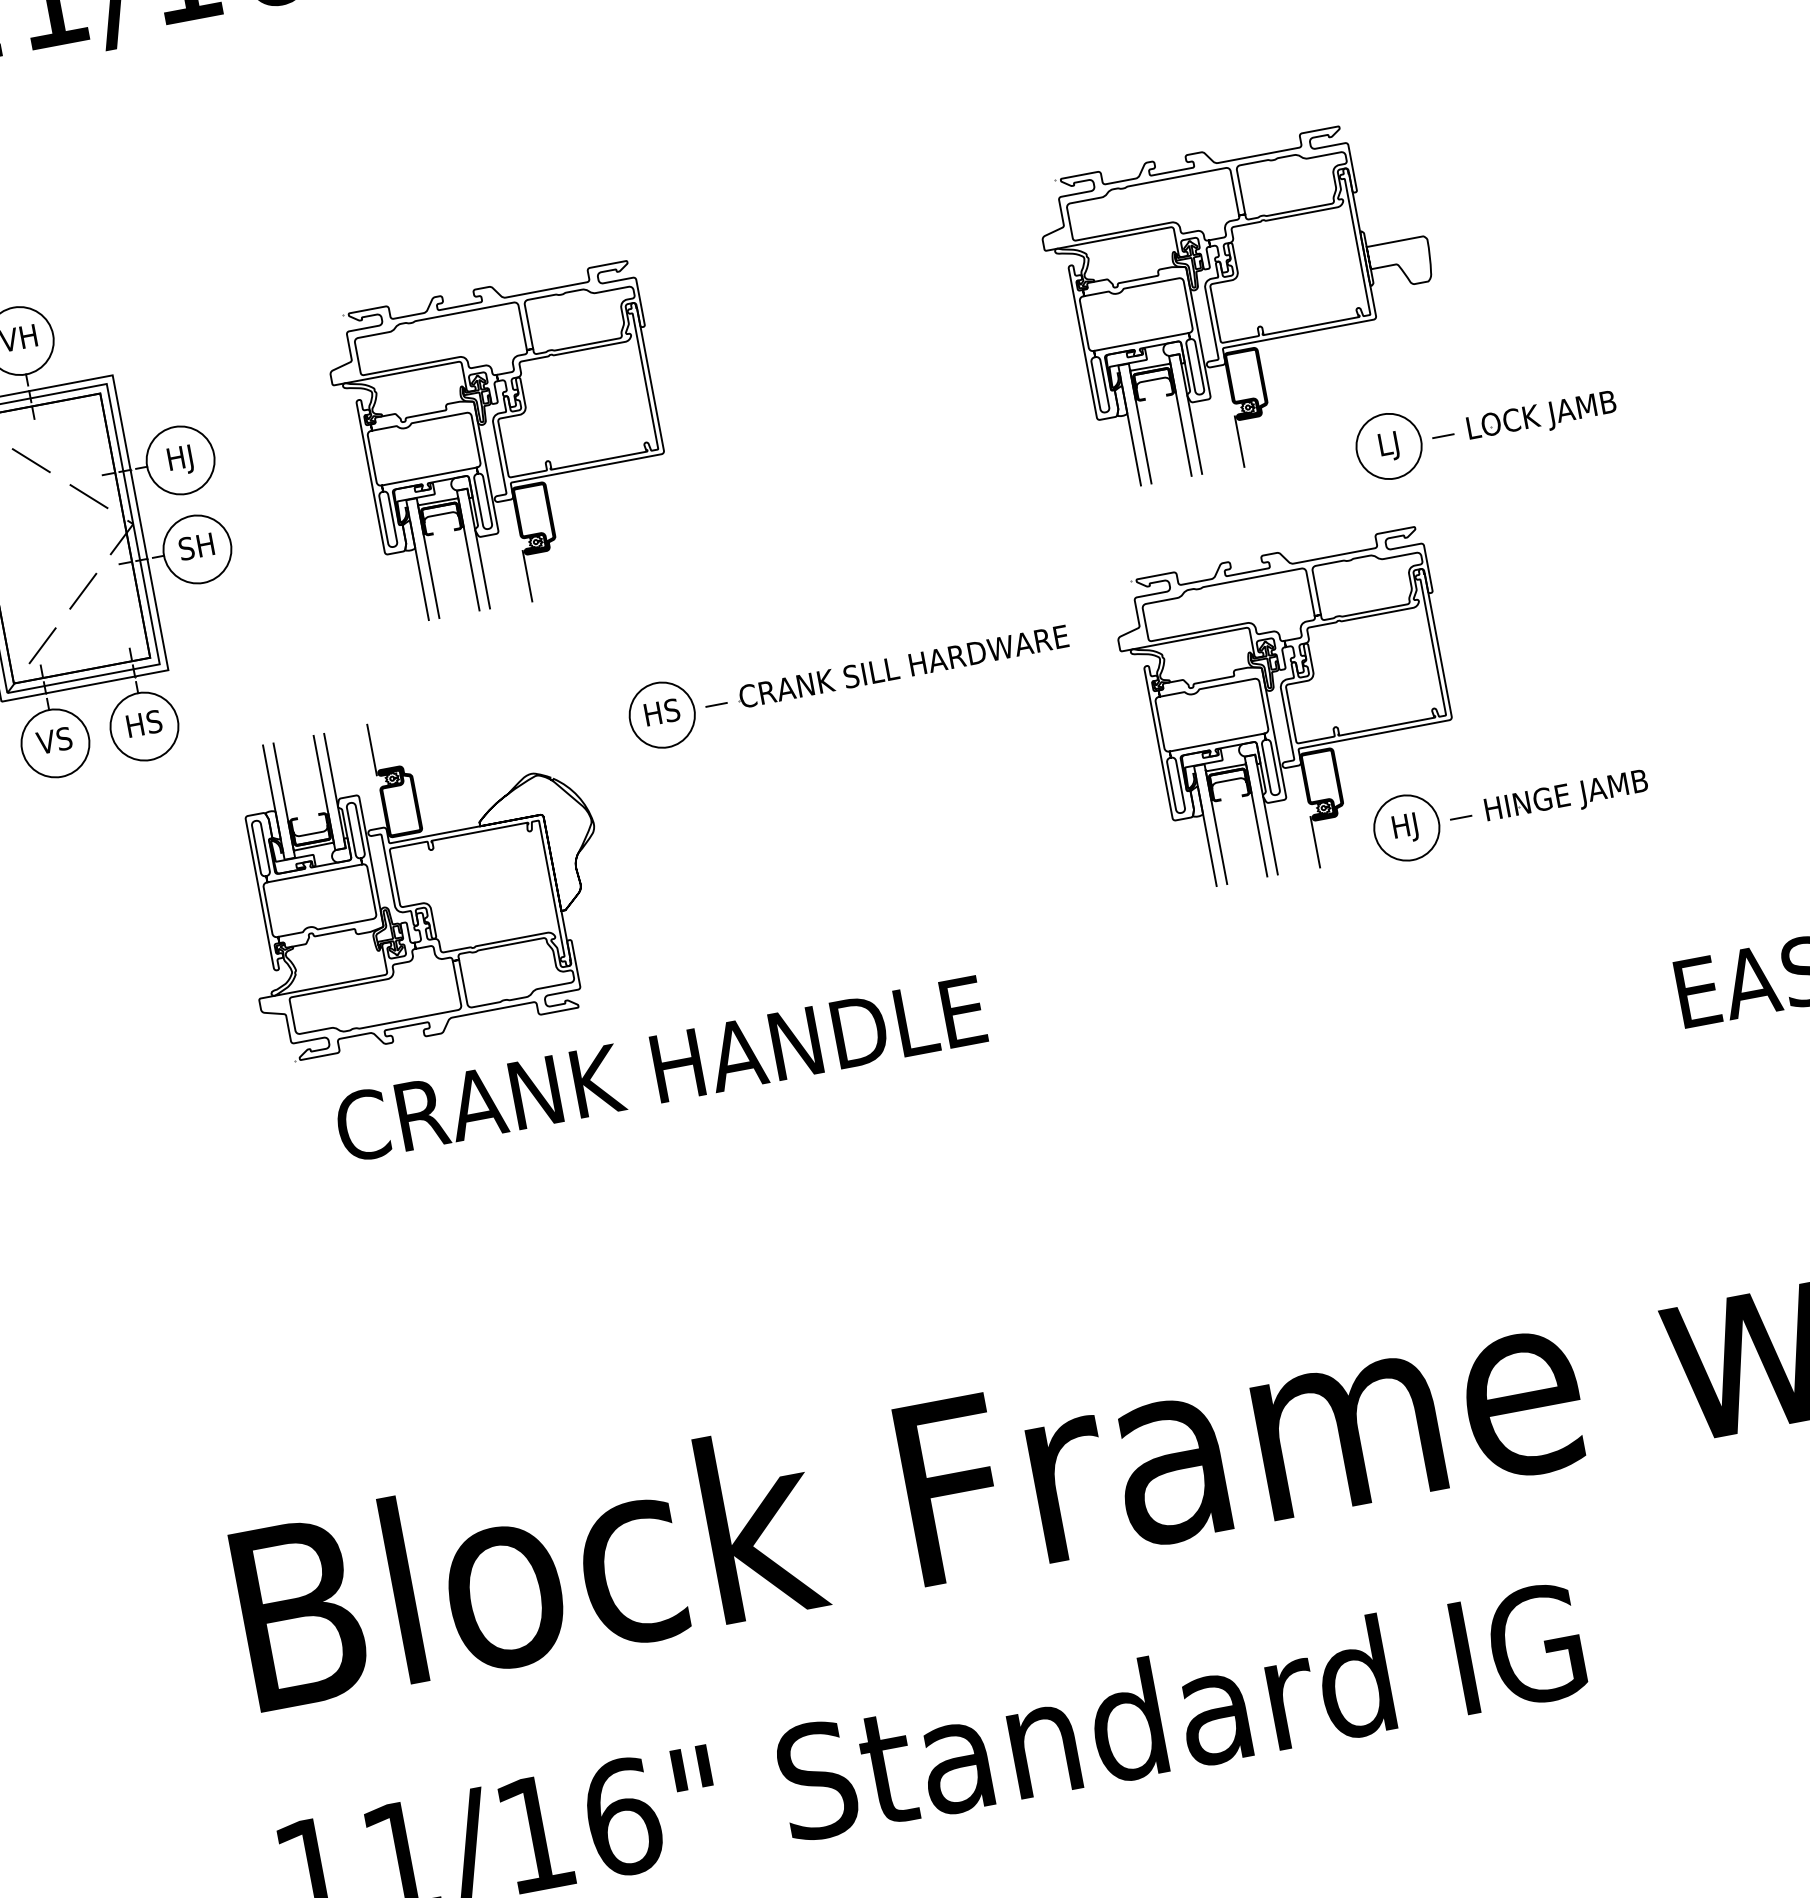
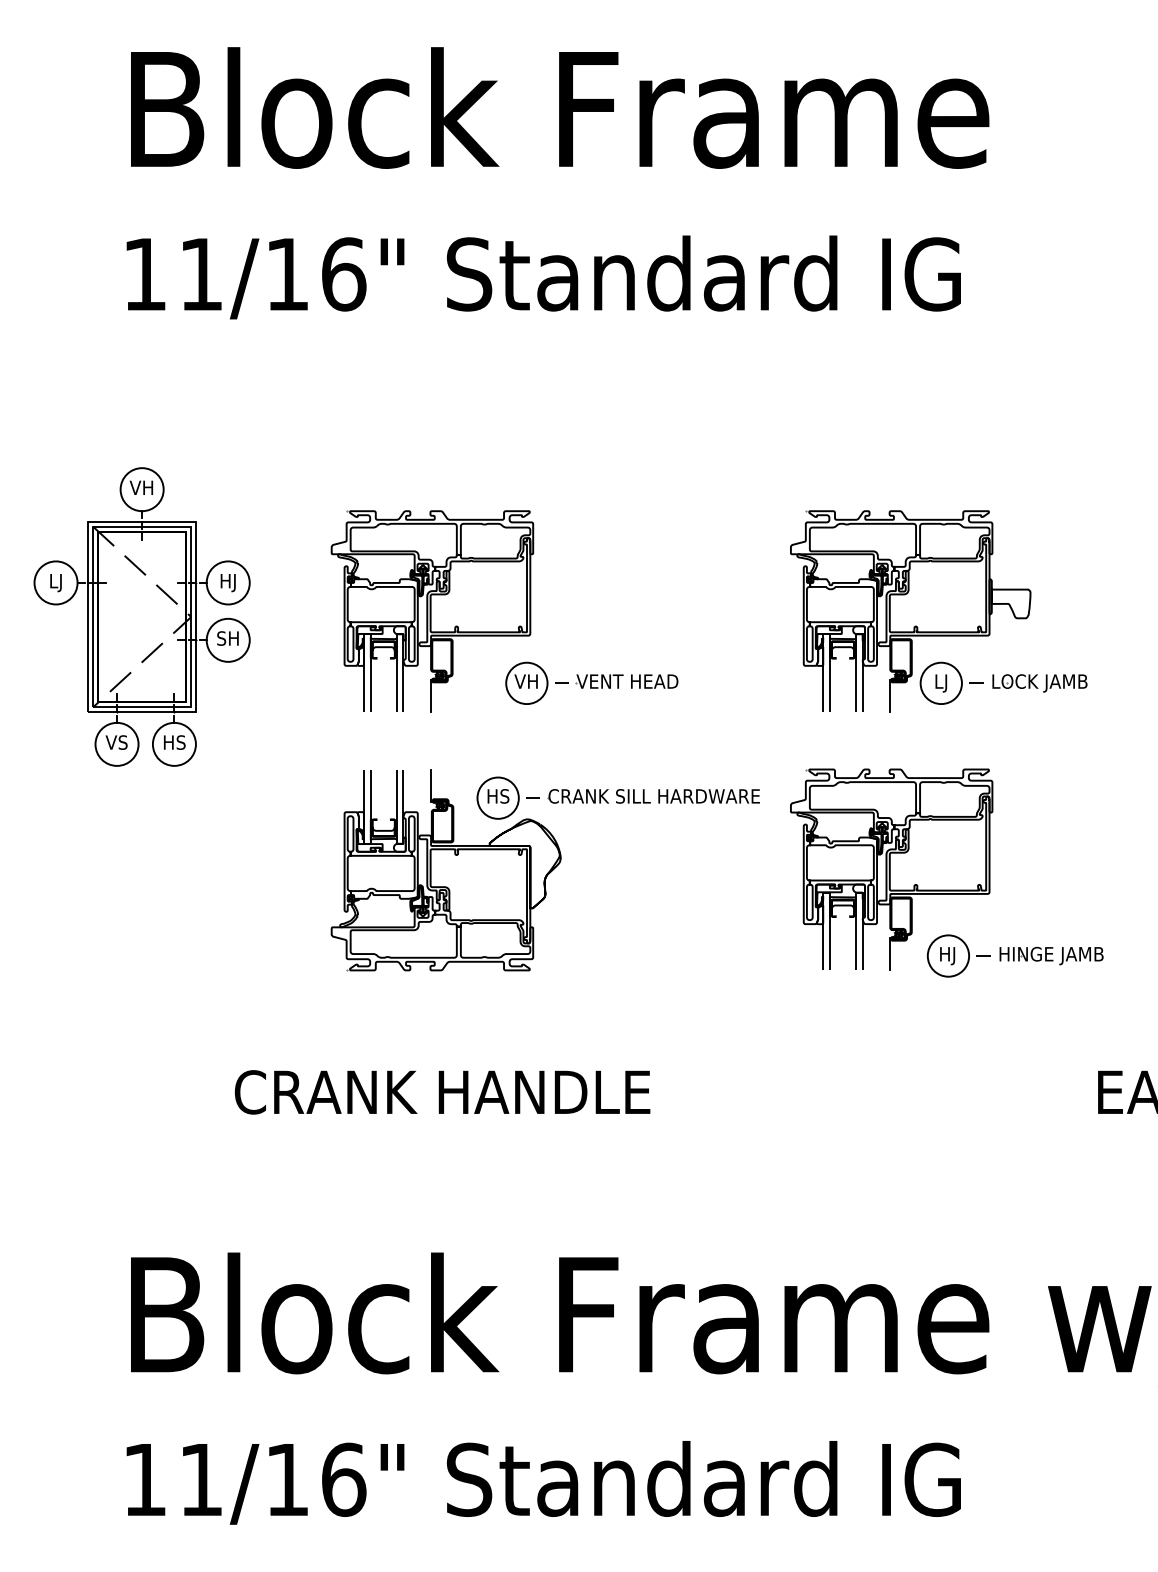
part: (1485, 426) -> (1003, 682), moved
part: (773, 508) -> (591, 682), added
part: (418, 877) -> (445, 870), moved
text: (660, 1069) -> (442, 1092), moved

